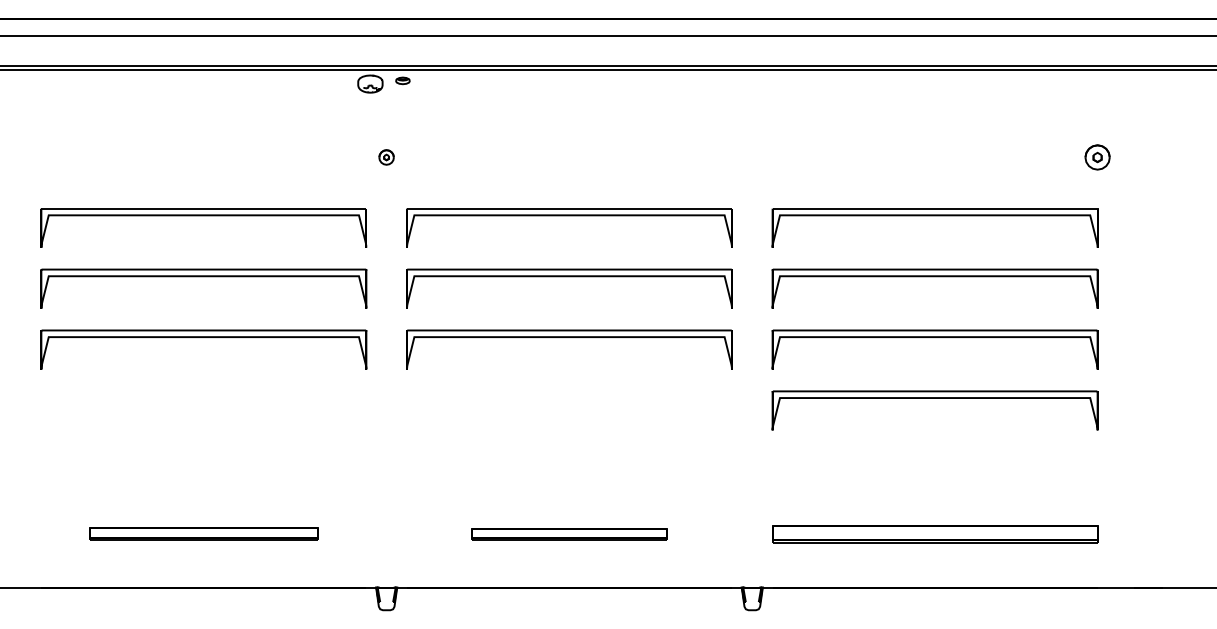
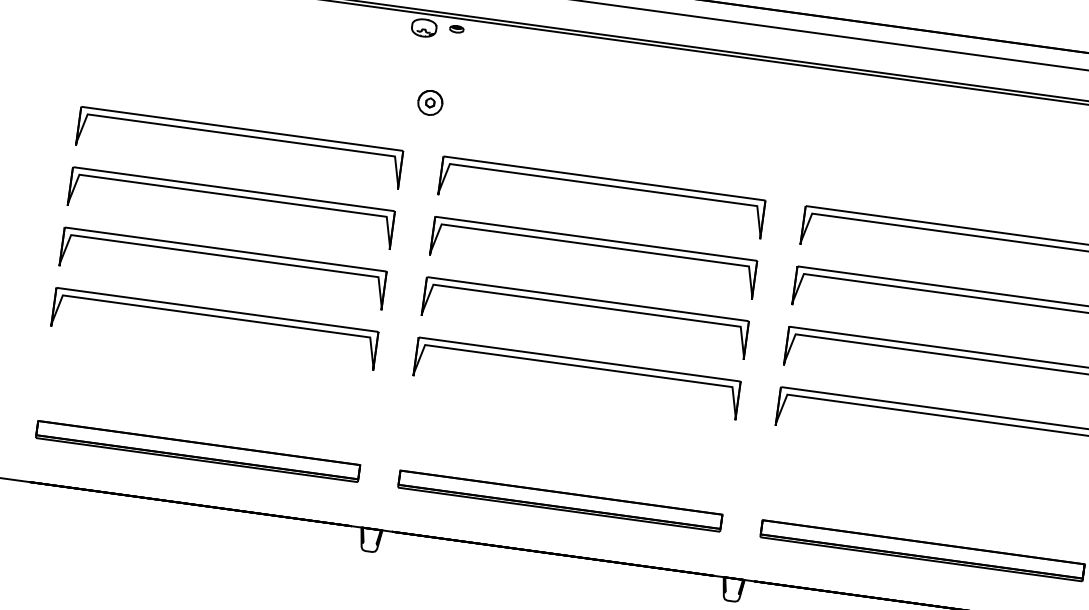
part: (386, 157) -> (430, 102), size x1.67
part: (203, 398) -> (216, 316), added
part: (569, 398) -> (578, 366), added
part: (203, 534) -> (197, 451), size x1.43
part: (569, 534) -> (560, 501), size x1.67

